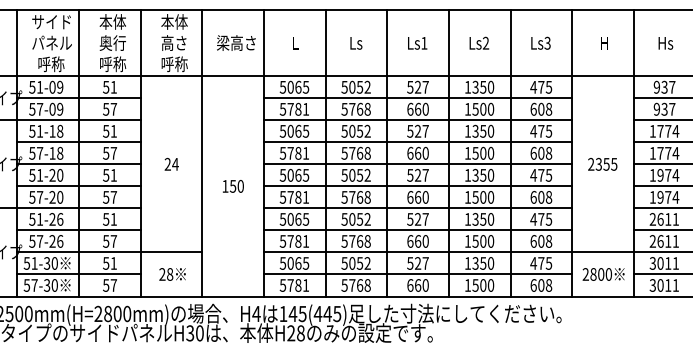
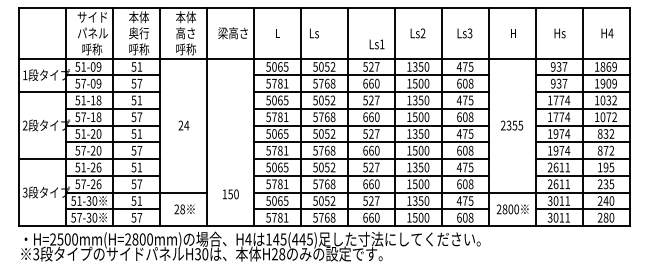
text: (356, 43) -> (314, 33), moved
text: (416, 43) -> (376, 44), moved
text: (232, 186) -> (230, 194), moved

